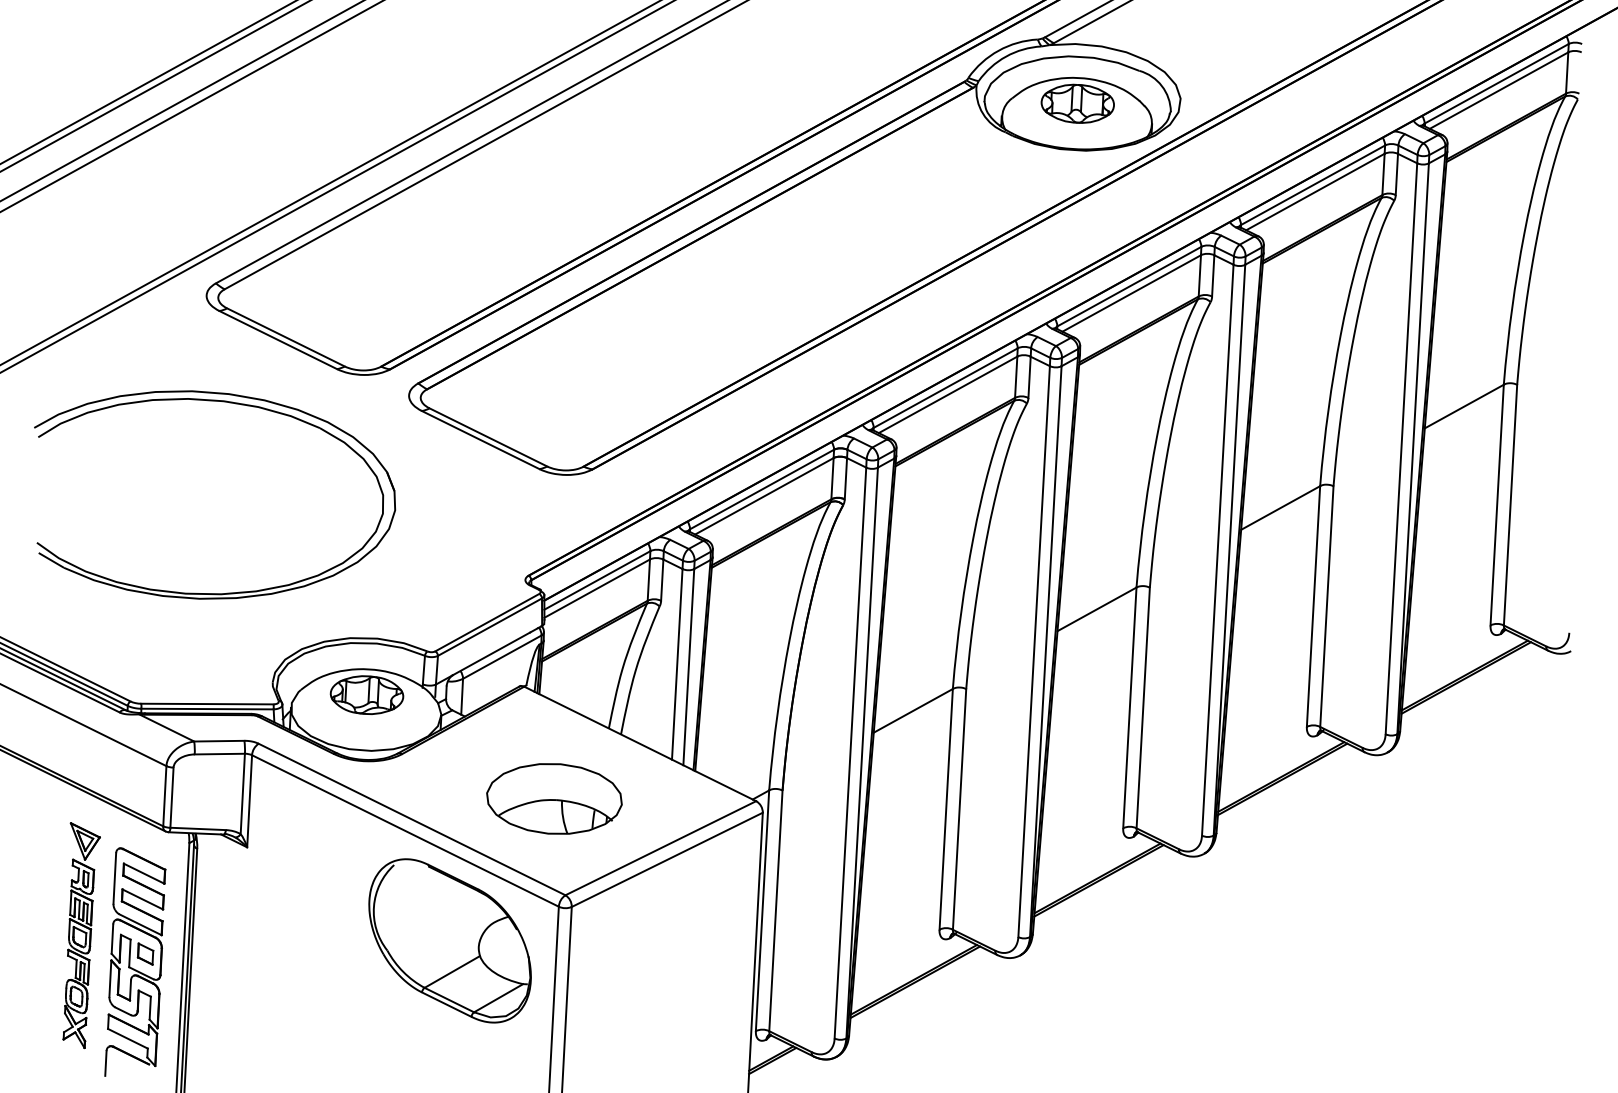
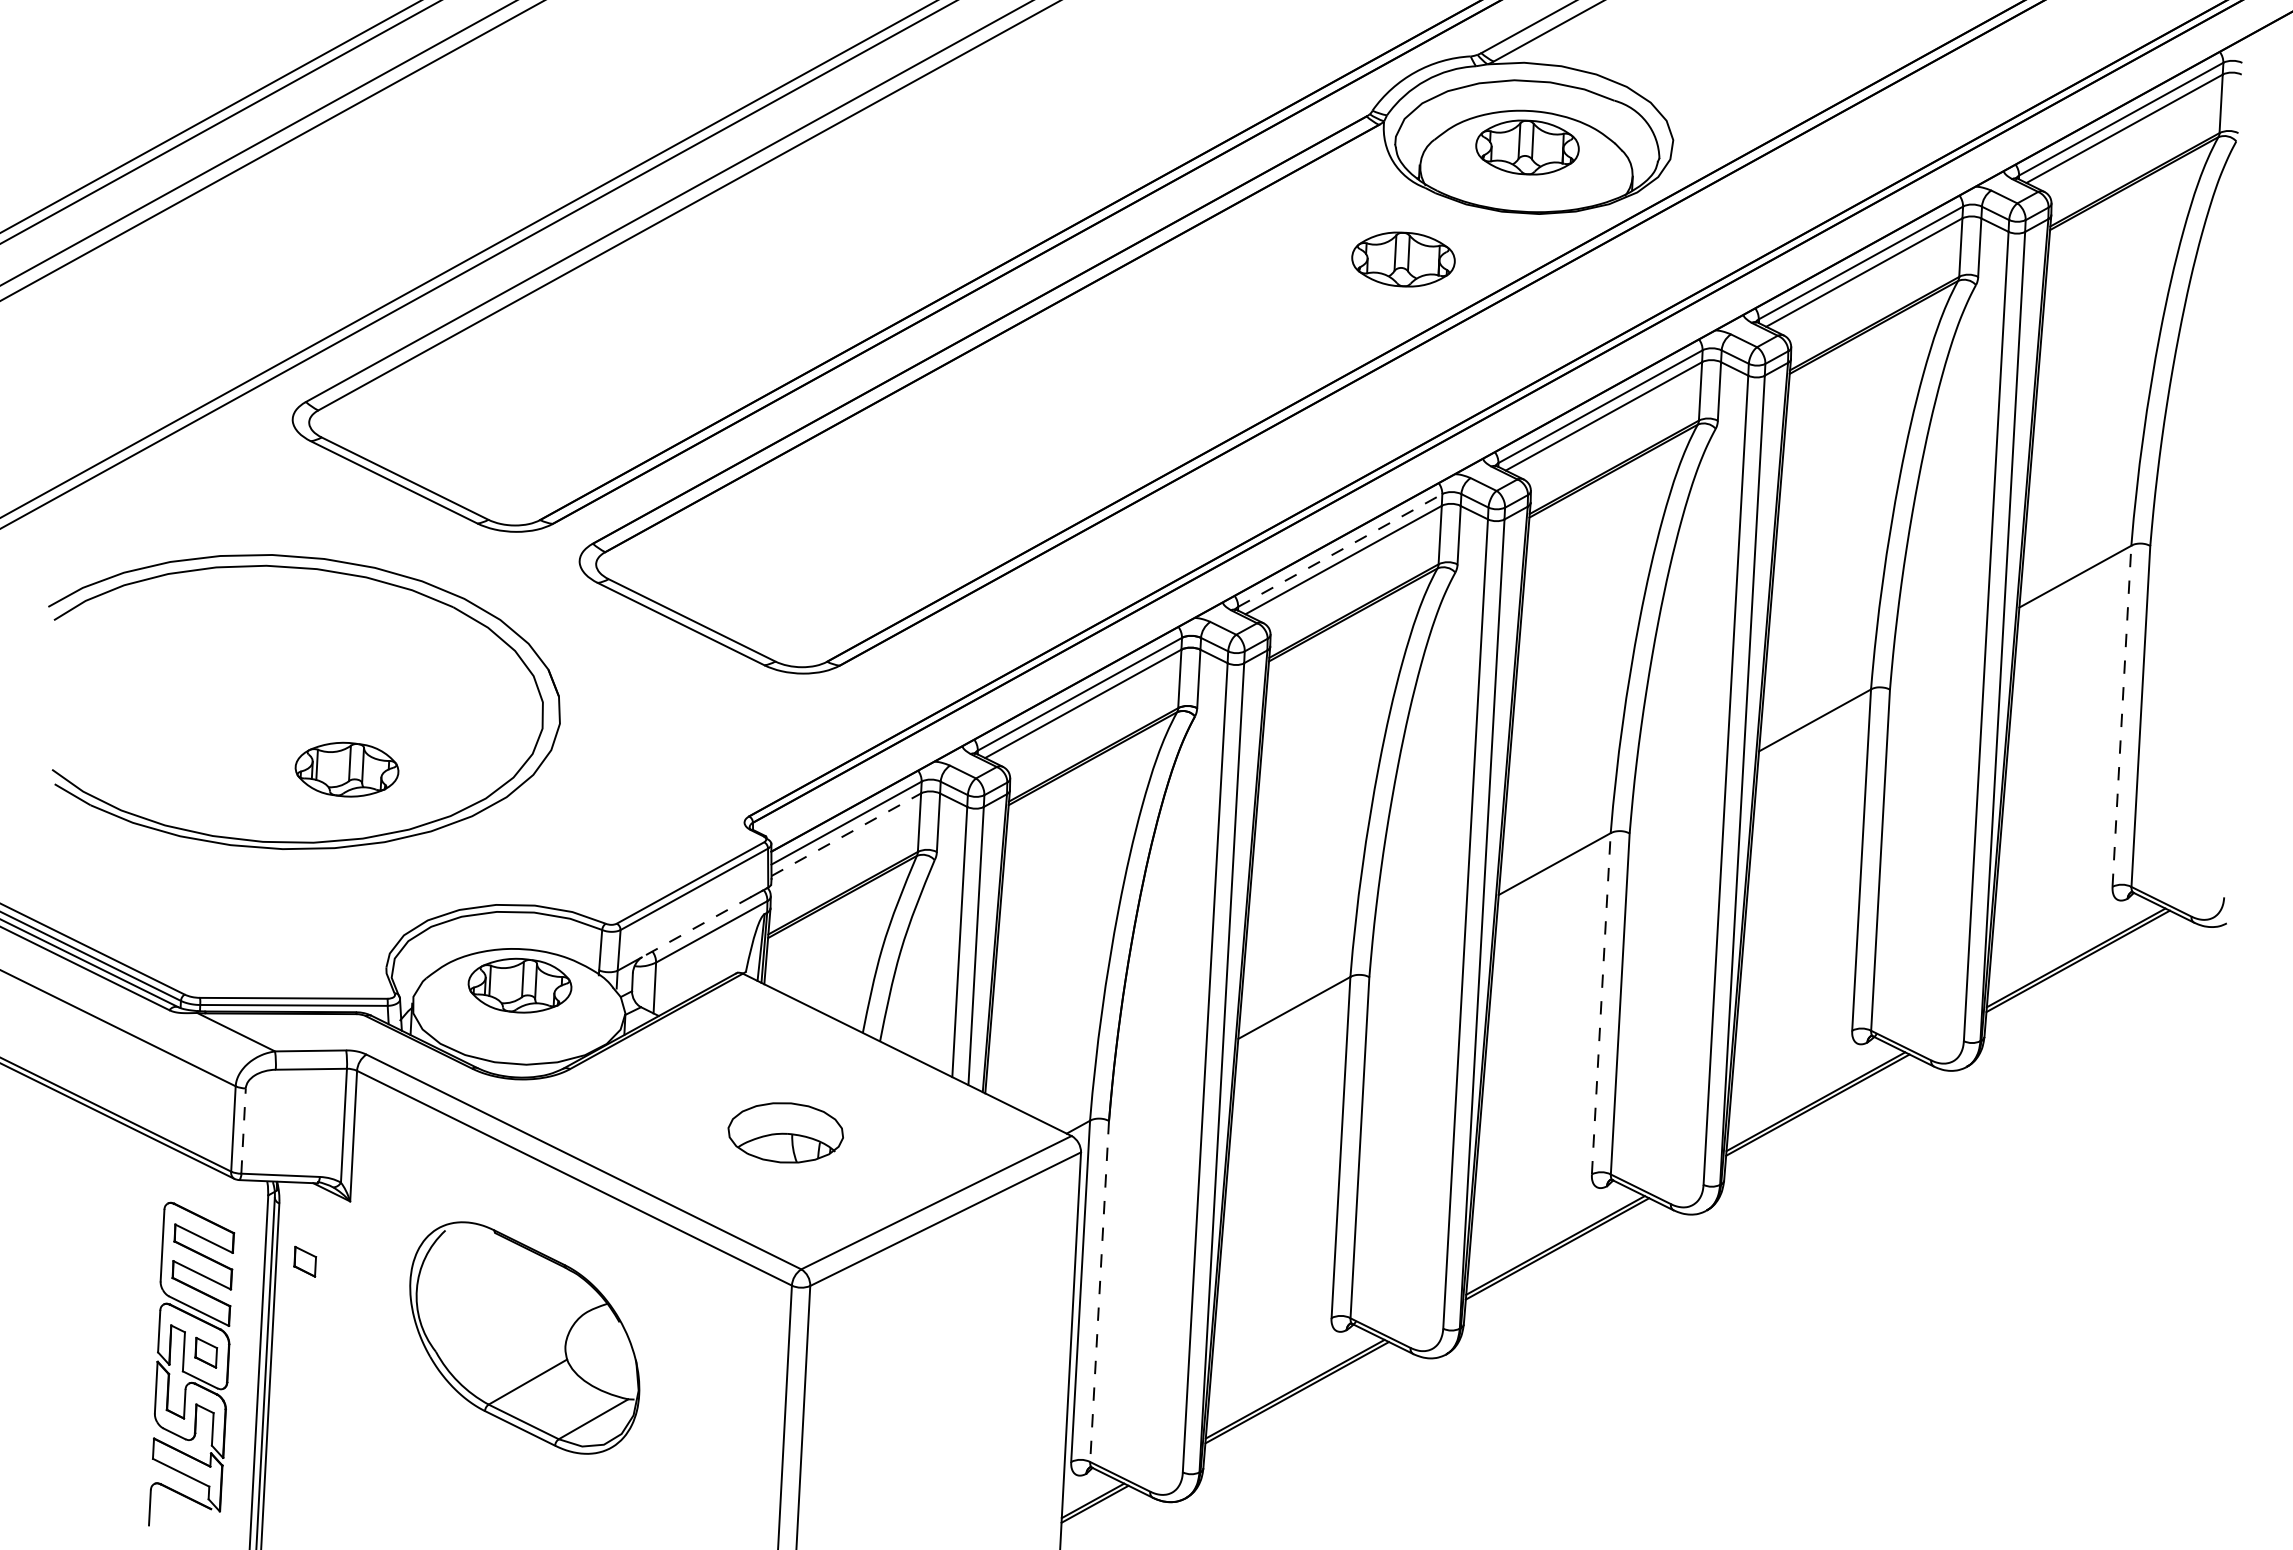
part: (990, 182) -> (1403, 259), added
line: (945, 388) -> (1340, 550), solid -> dashed
line: (1496, 505) -> (2121, 716), solid -> dashed
part: (244, 542) -> (346, 769), added
line: (597, 588) -> (846, 834), solid -> dashed
line: (491, 654) -> (696, 927), solid -> dashed
line: (1130, 707) -> (1601, 1003), solid -> dashed
line: (171, 798) -> (243, 1131), solid -> dashed
part: (554, 798) -> (785, 1132), size x0.6
part: (215, 889) -> (305, 1261), added
line: (775, 910) -> (1099, 1291), solid -> dashed
part: (81, 935) -> (115, 1326), removed
part: (449, 940) -> (524, 1337), moved

